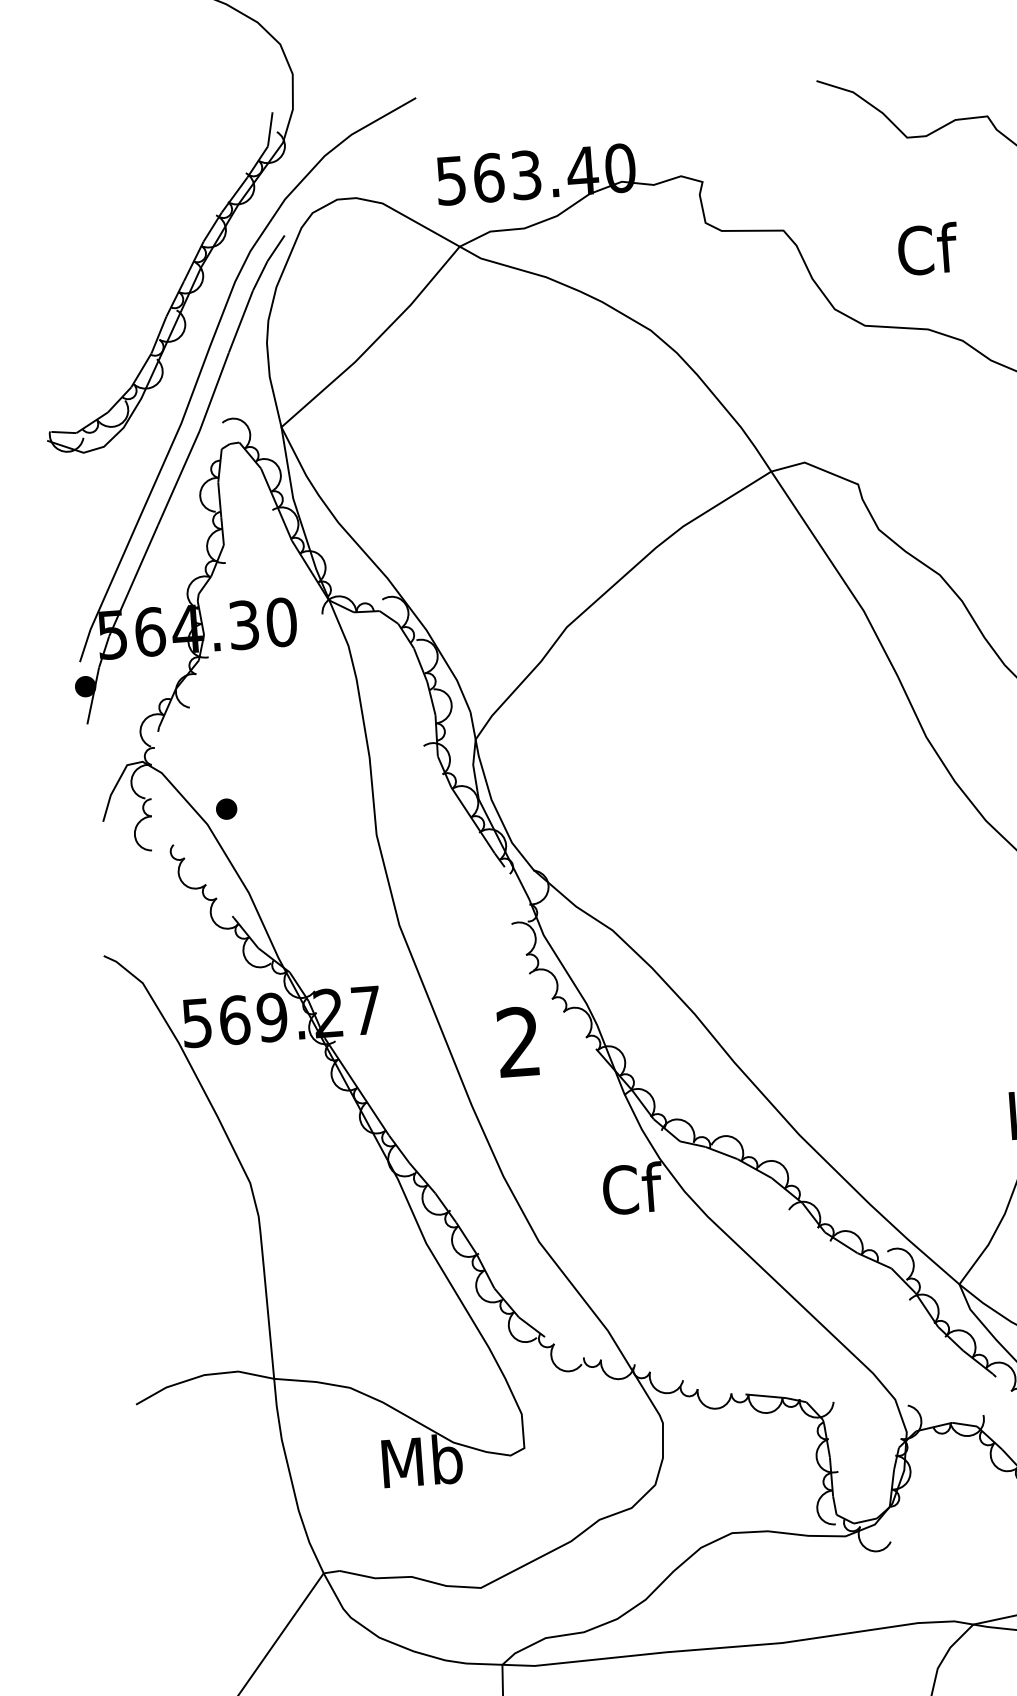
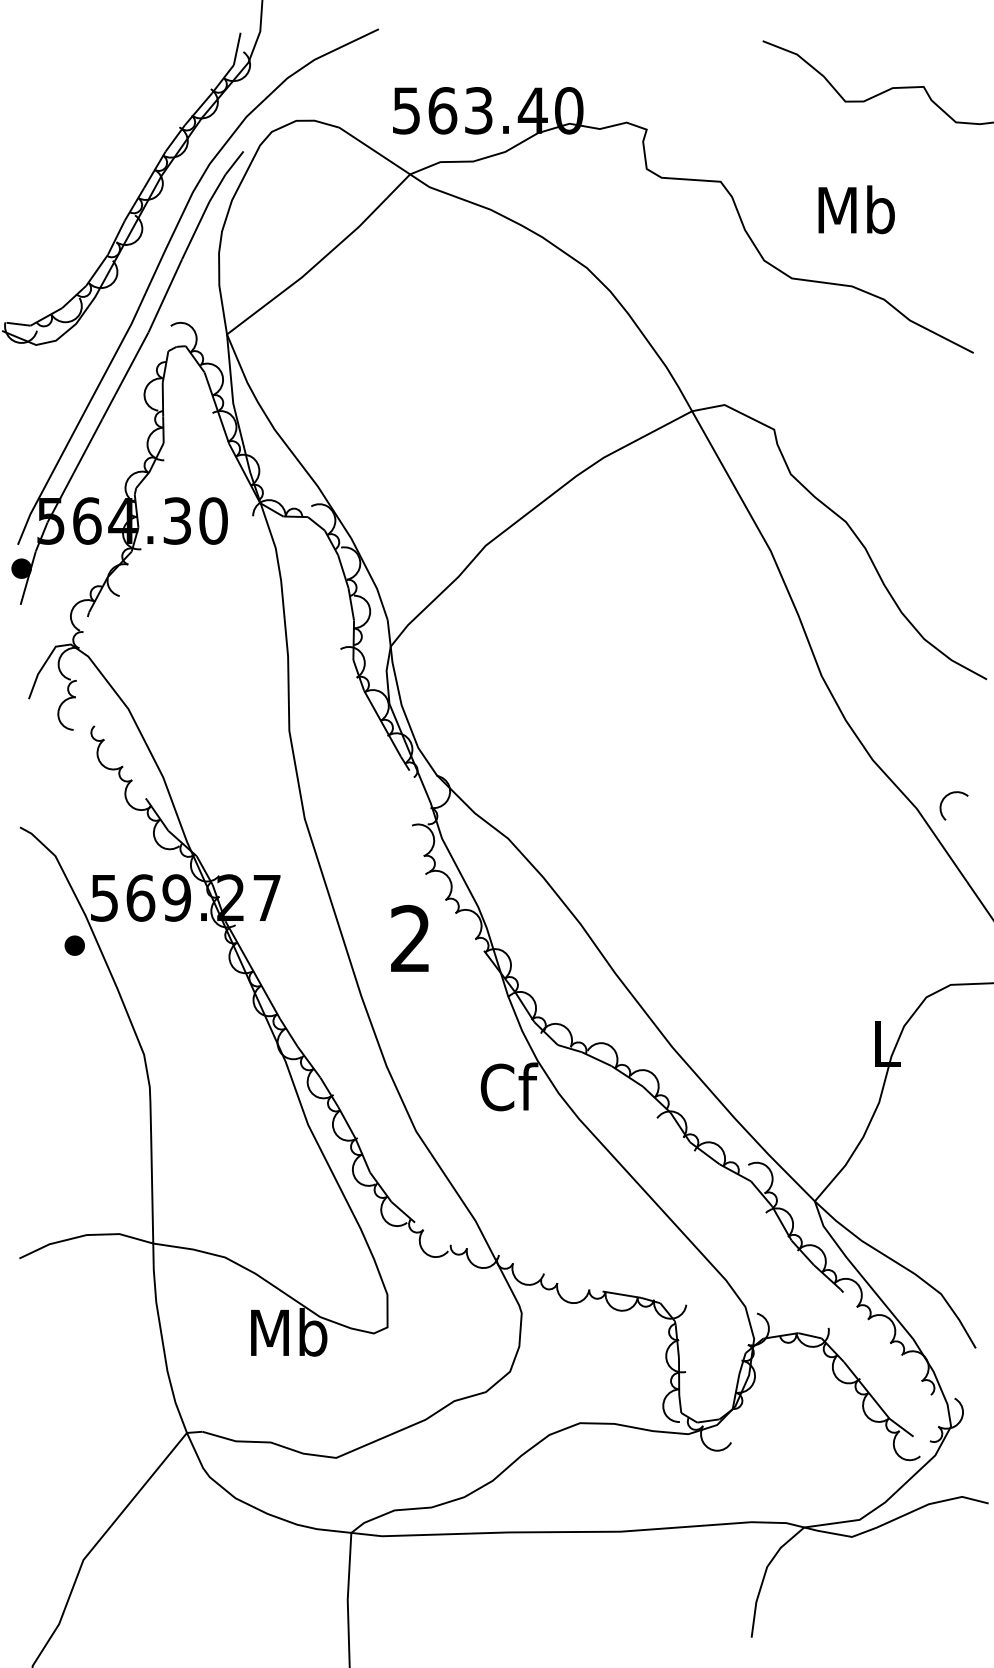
text: (926, 249) -> (856, 209), Cf -> Mb
part: (226, 808) -> (74, 945), moved

